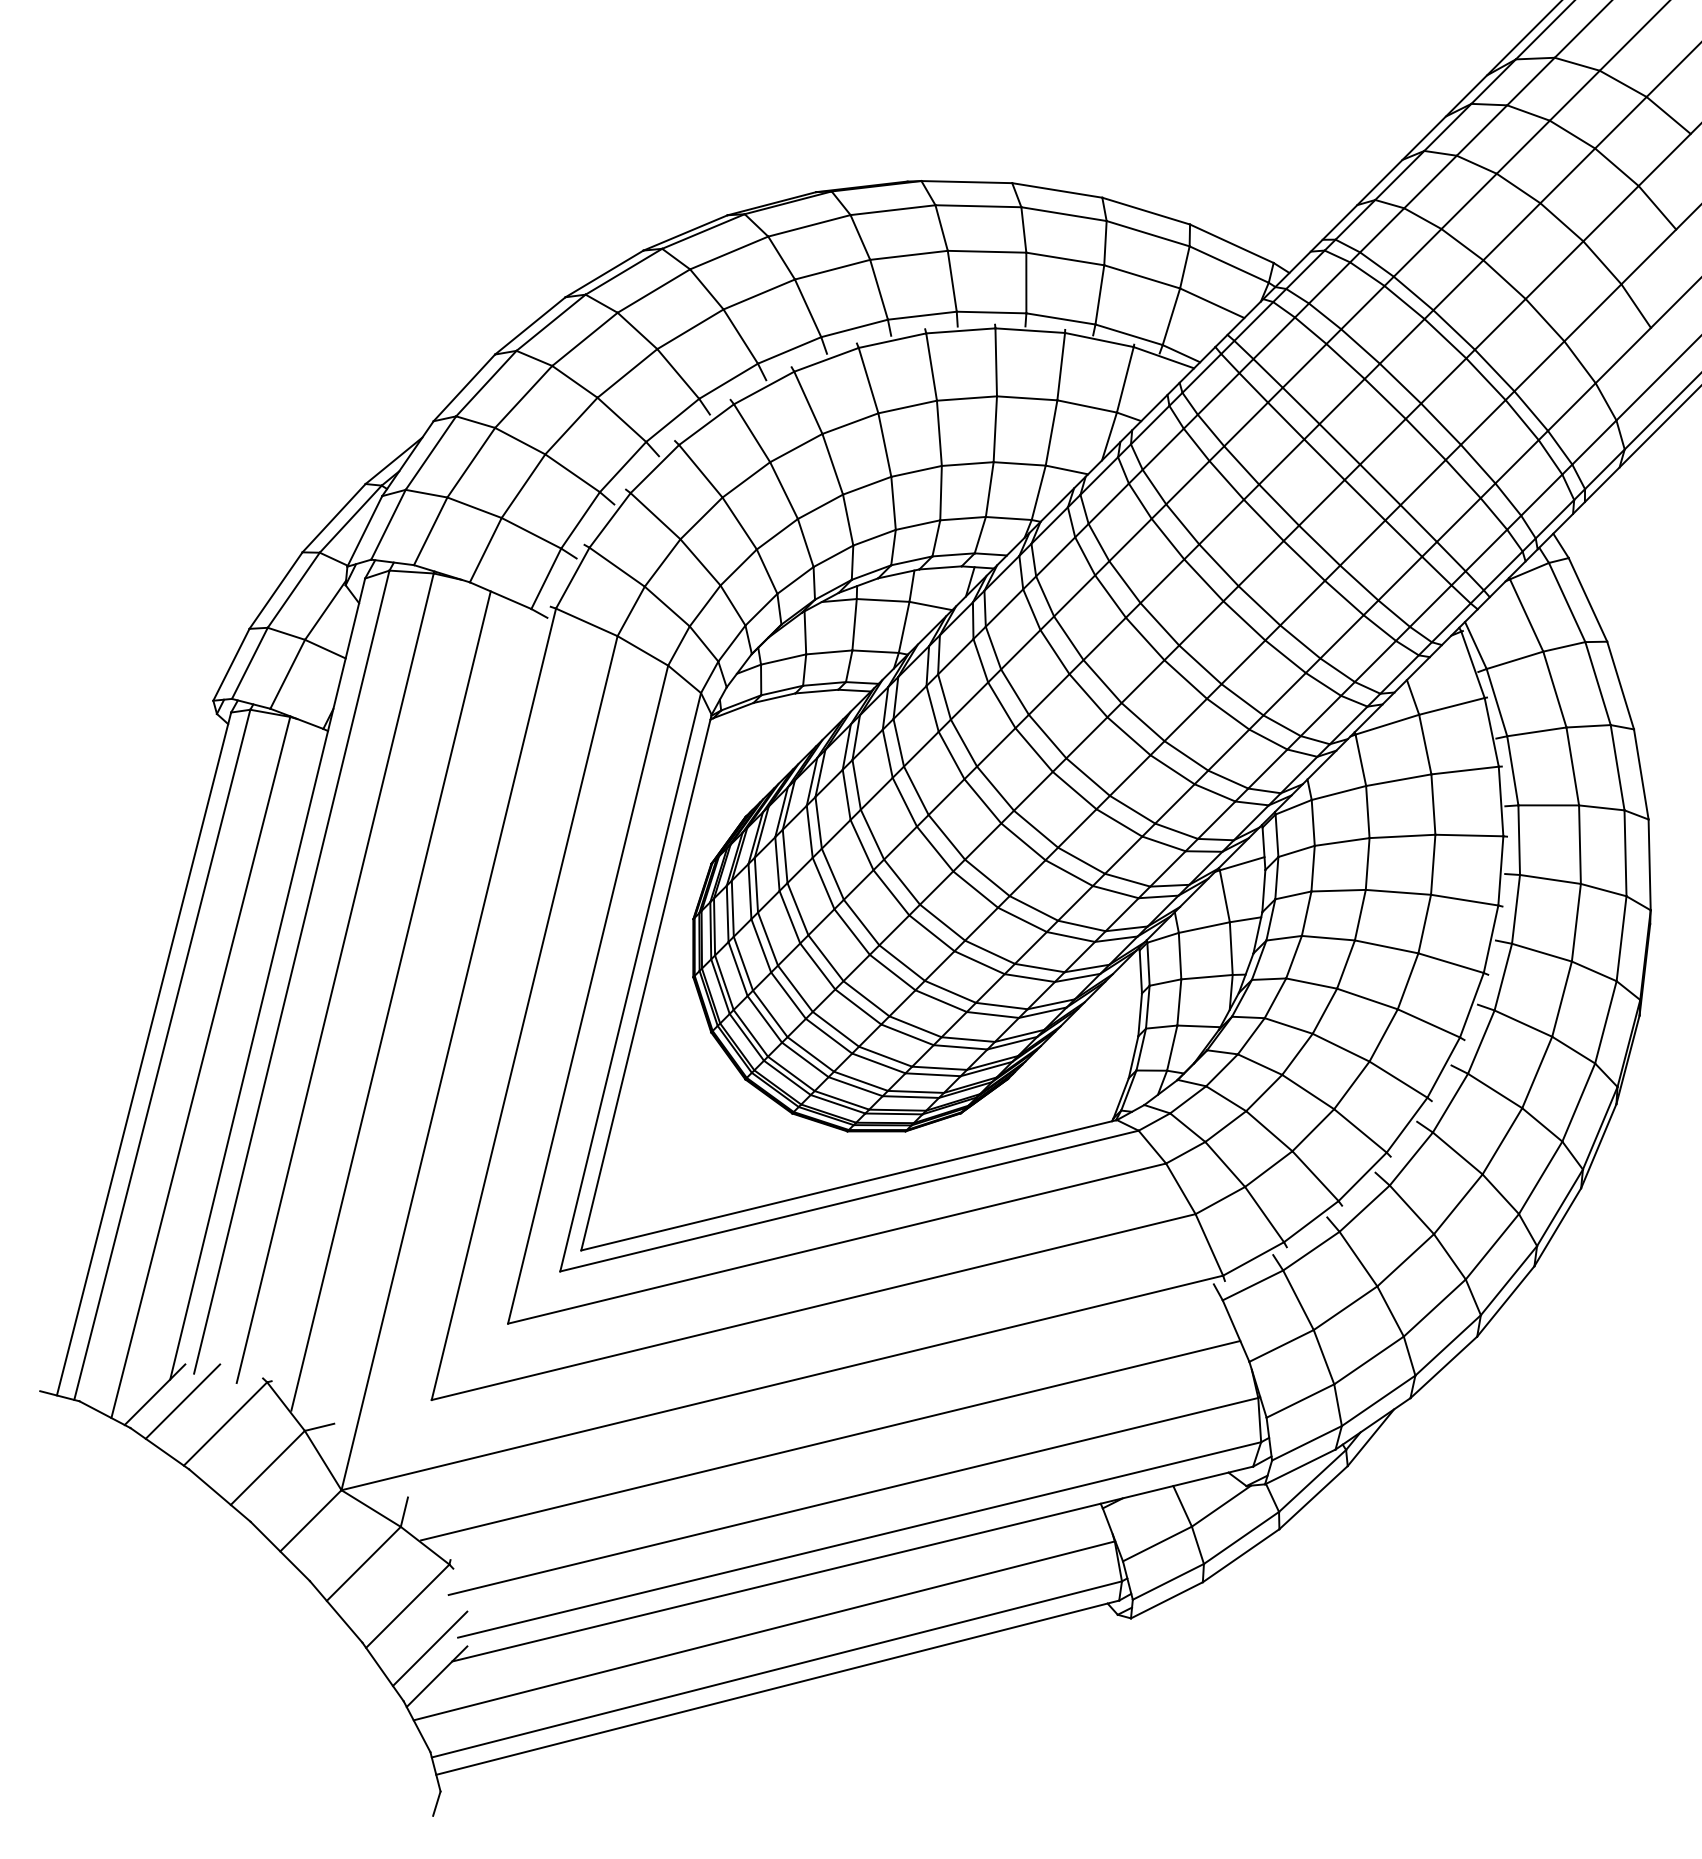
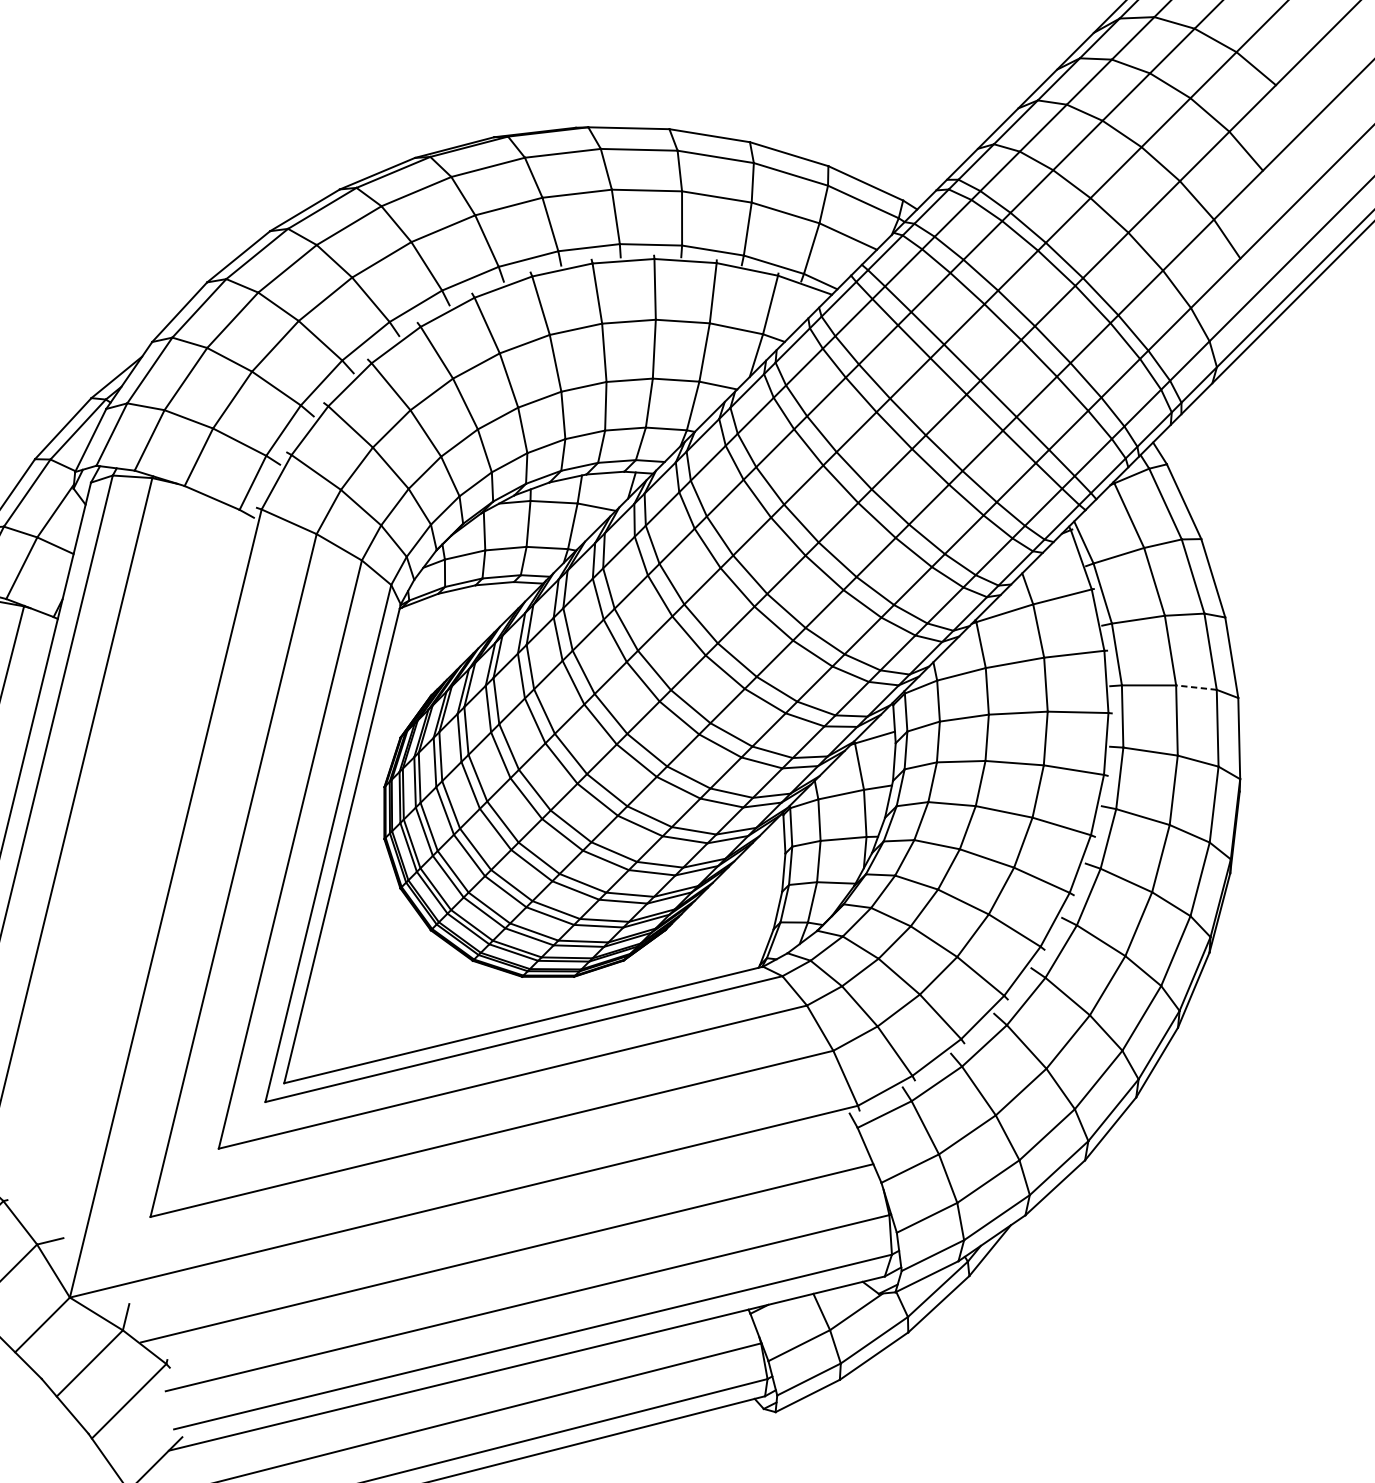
line: (1601, 807) -> (1196, 687), solid -> dashed
line: (390, 1000) -> (113, 859), removed
line: (429, 1648) -> (148, 1439), removed

